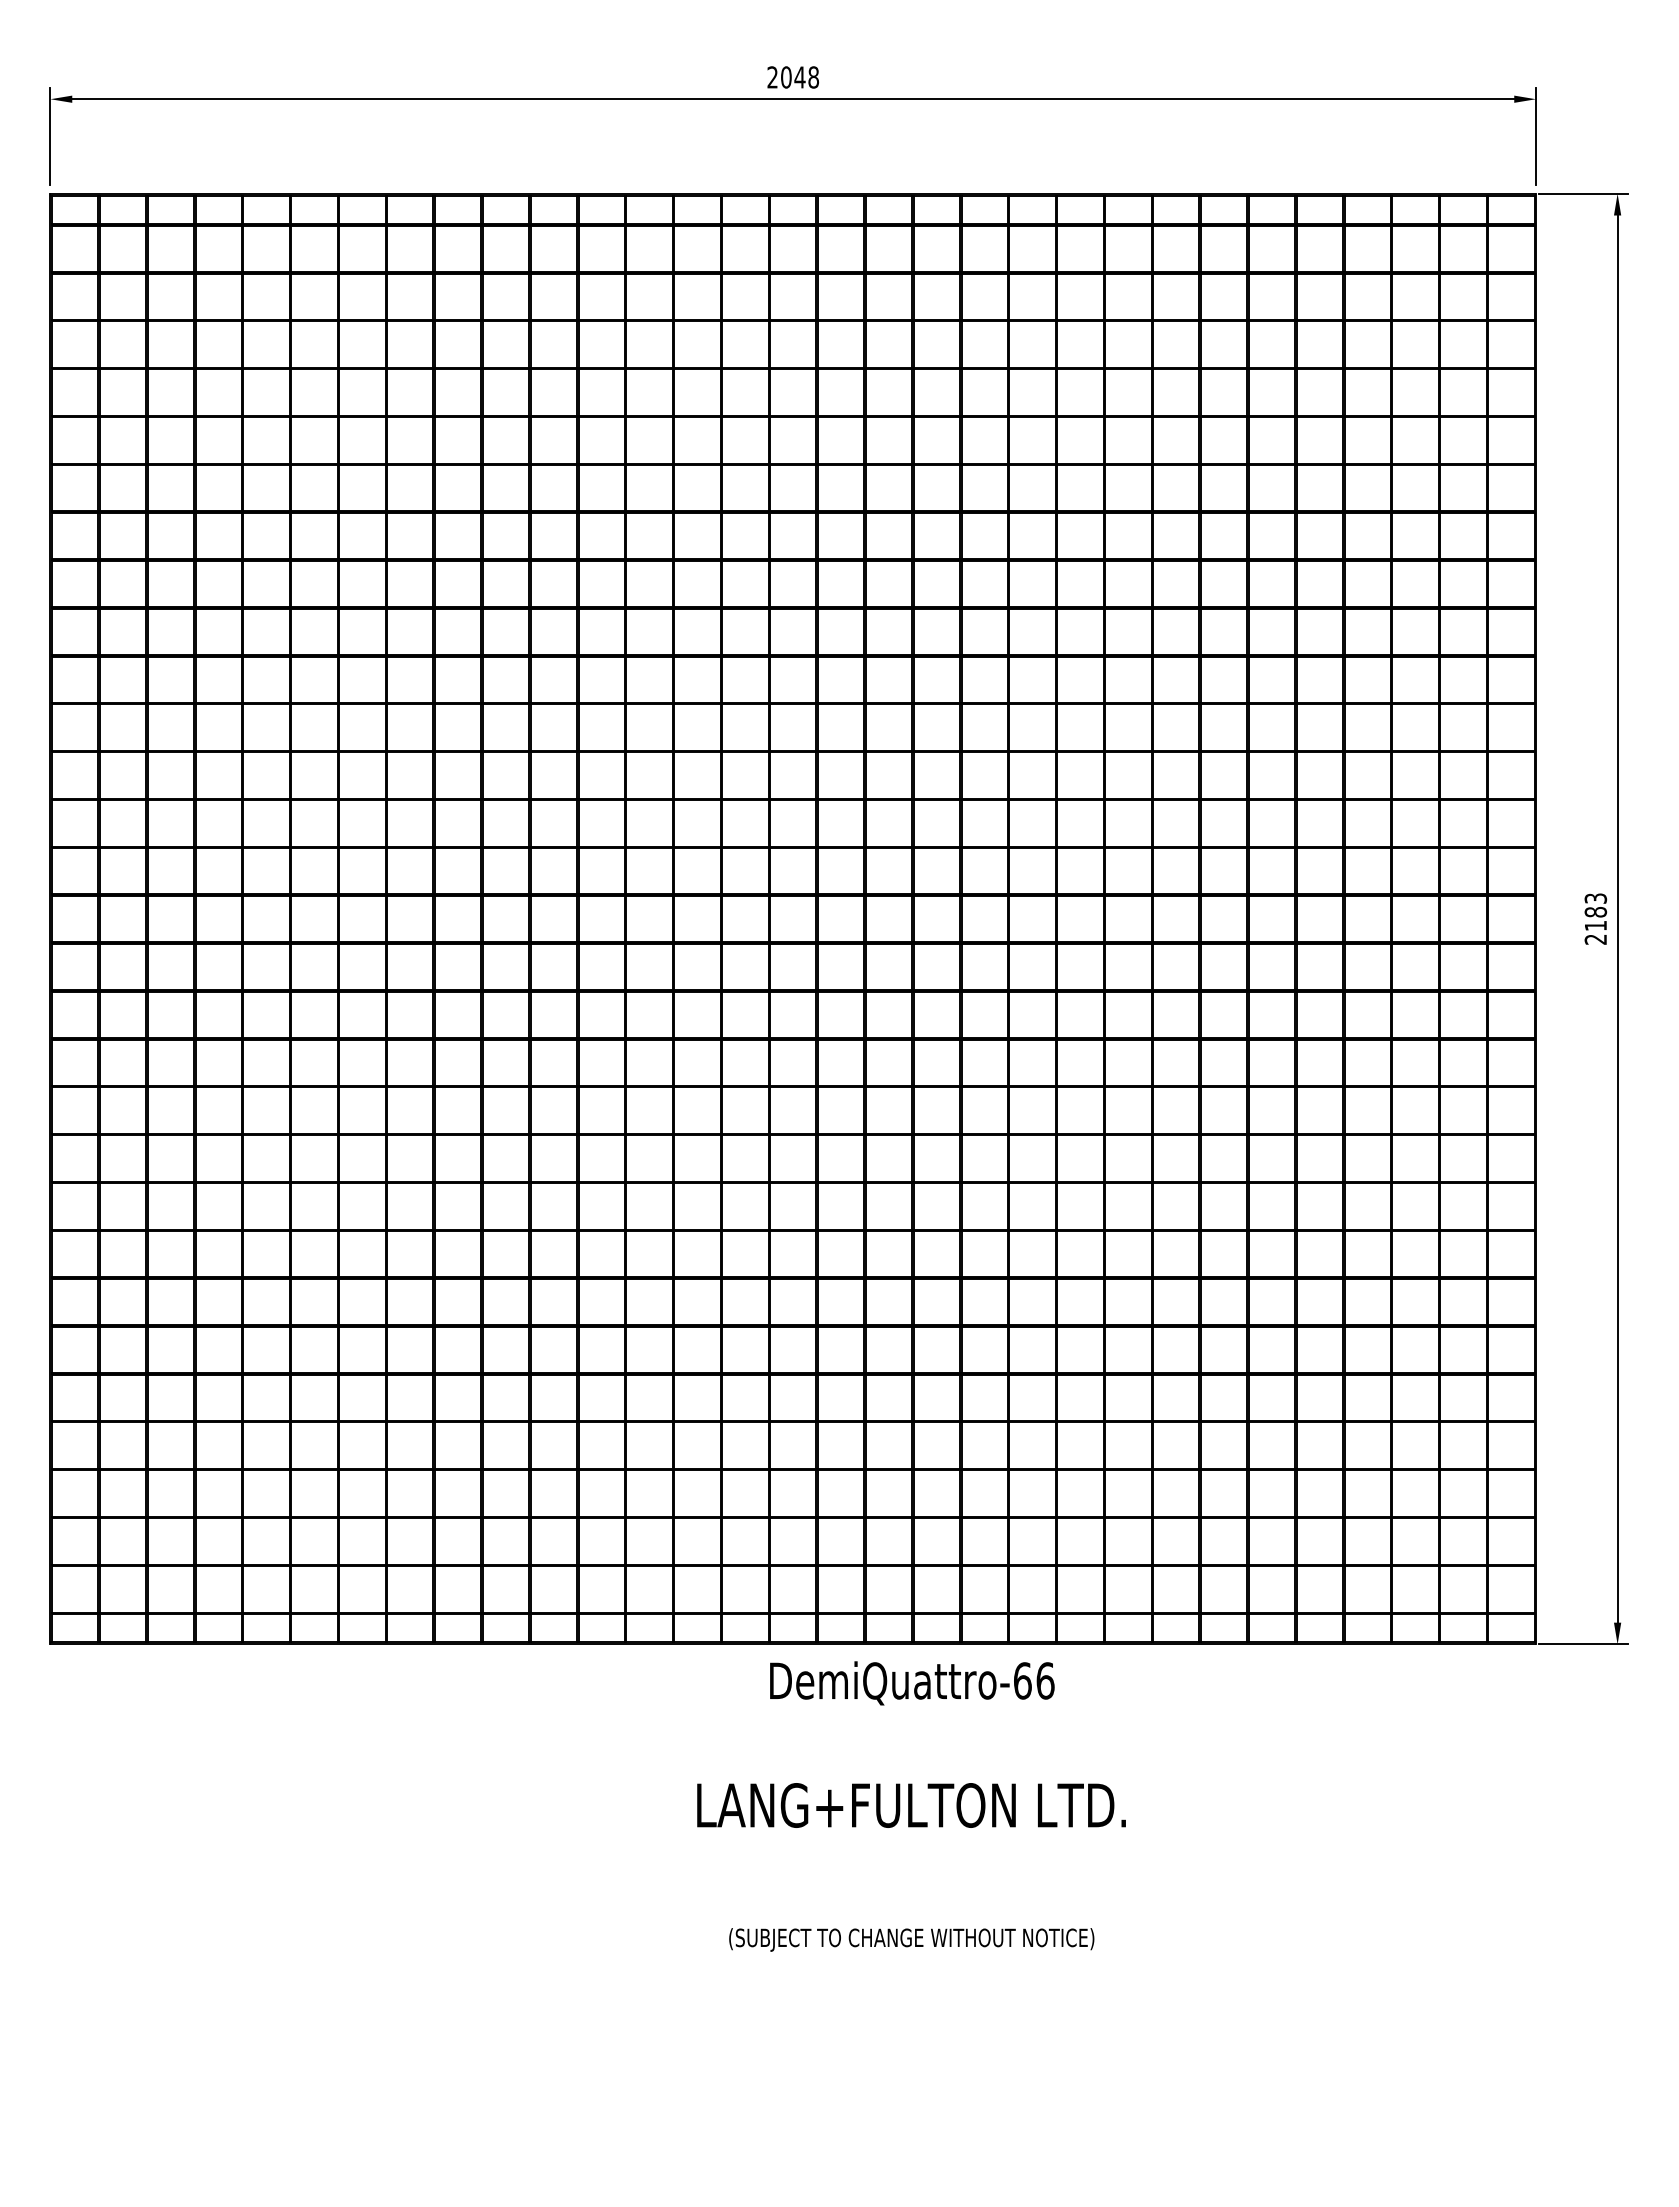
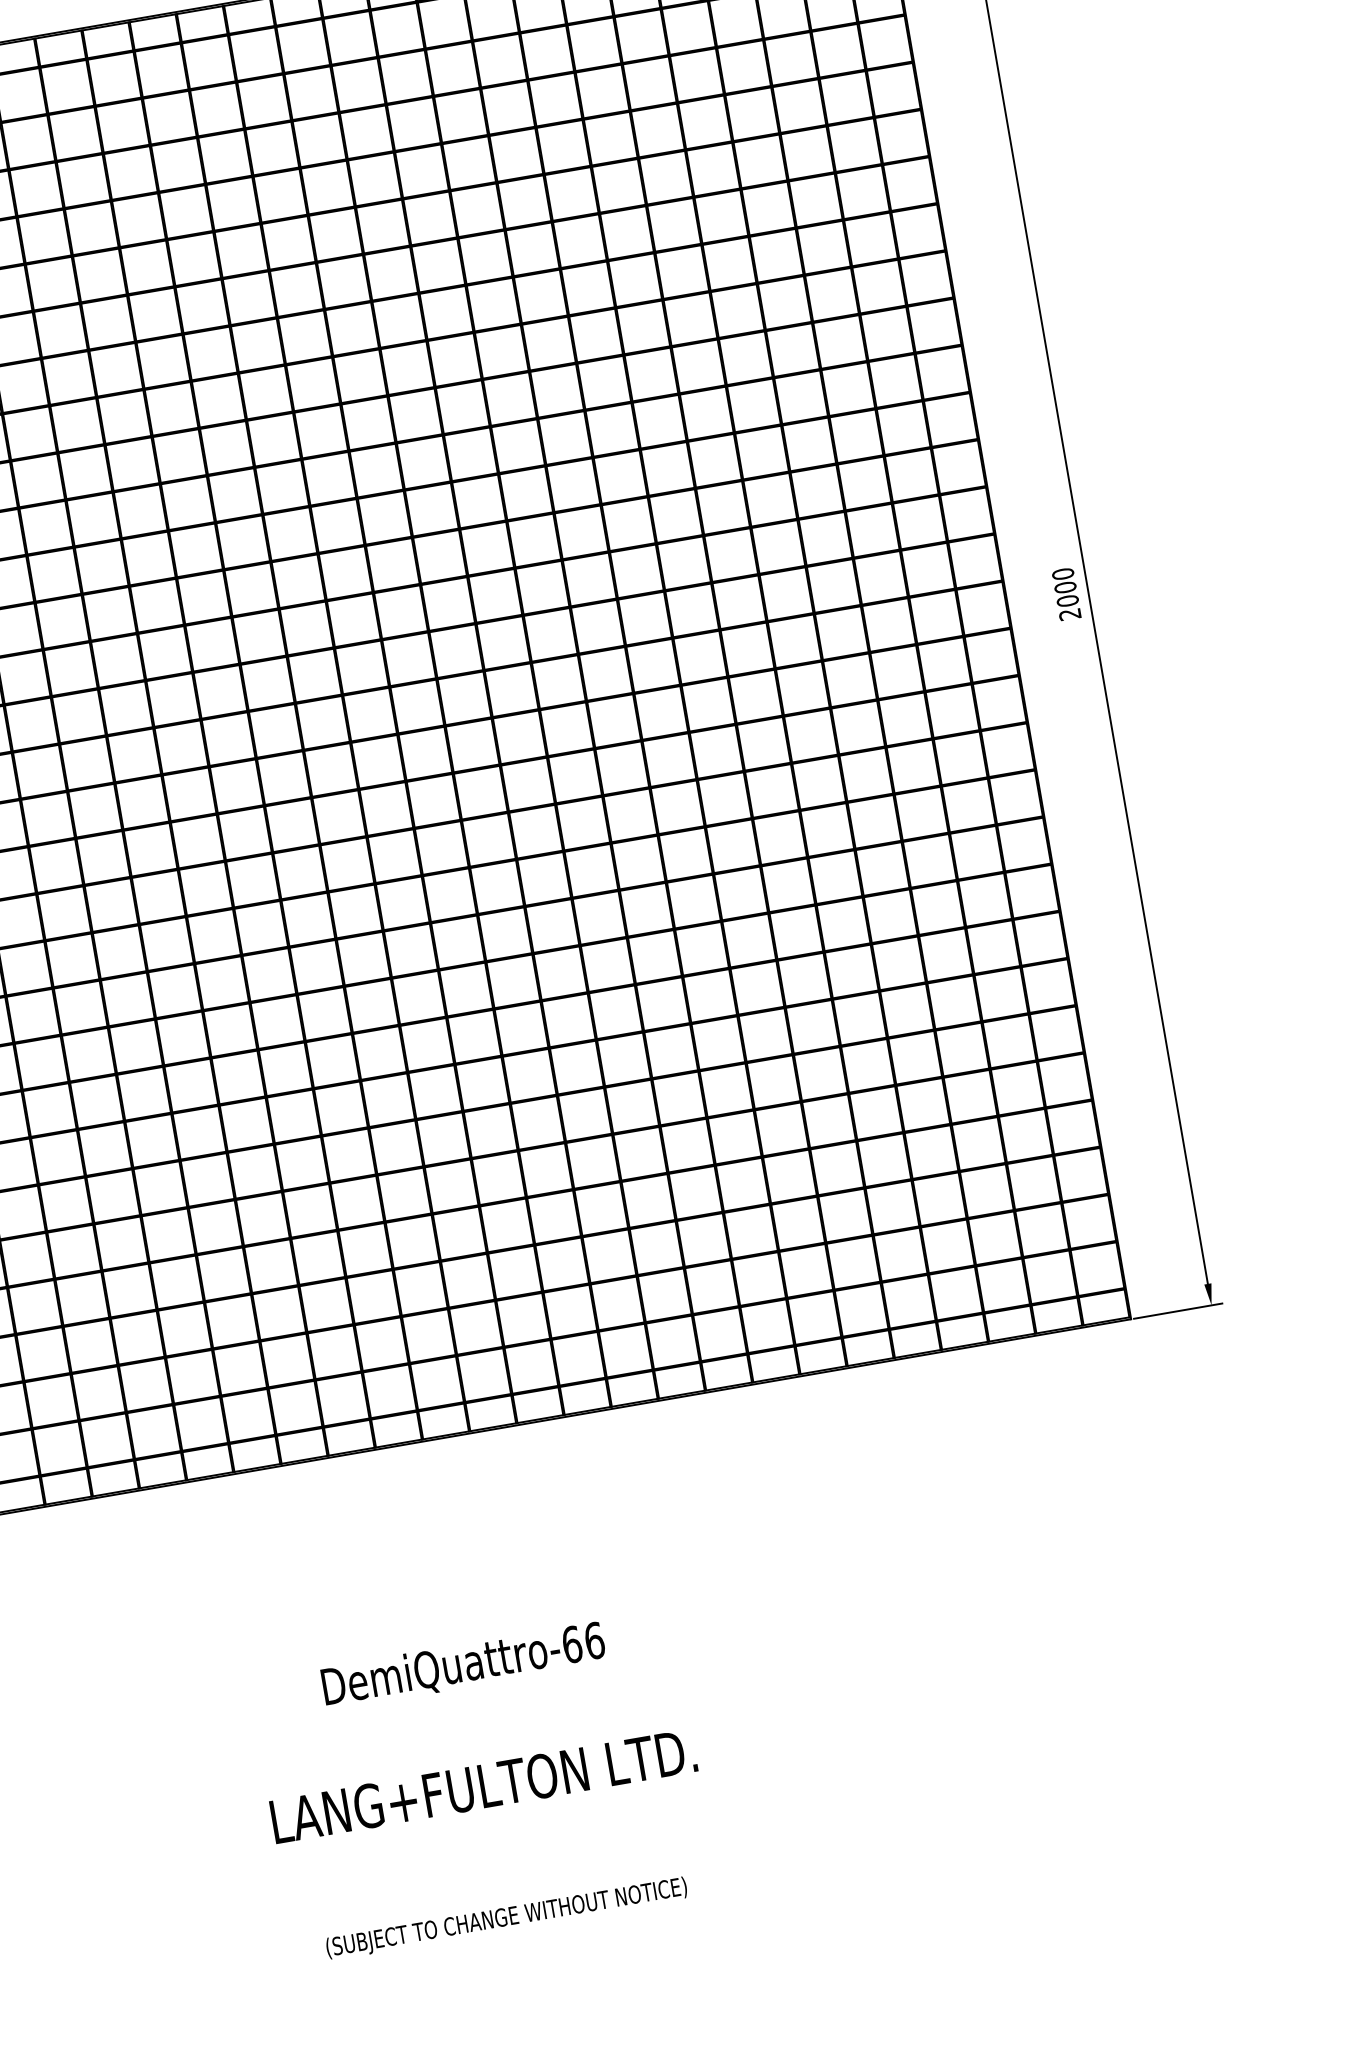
text: (1595, 912) -> (1065, 587), 2183 -> 2000
text: (911, 1806) -> (483, 1787), moved

